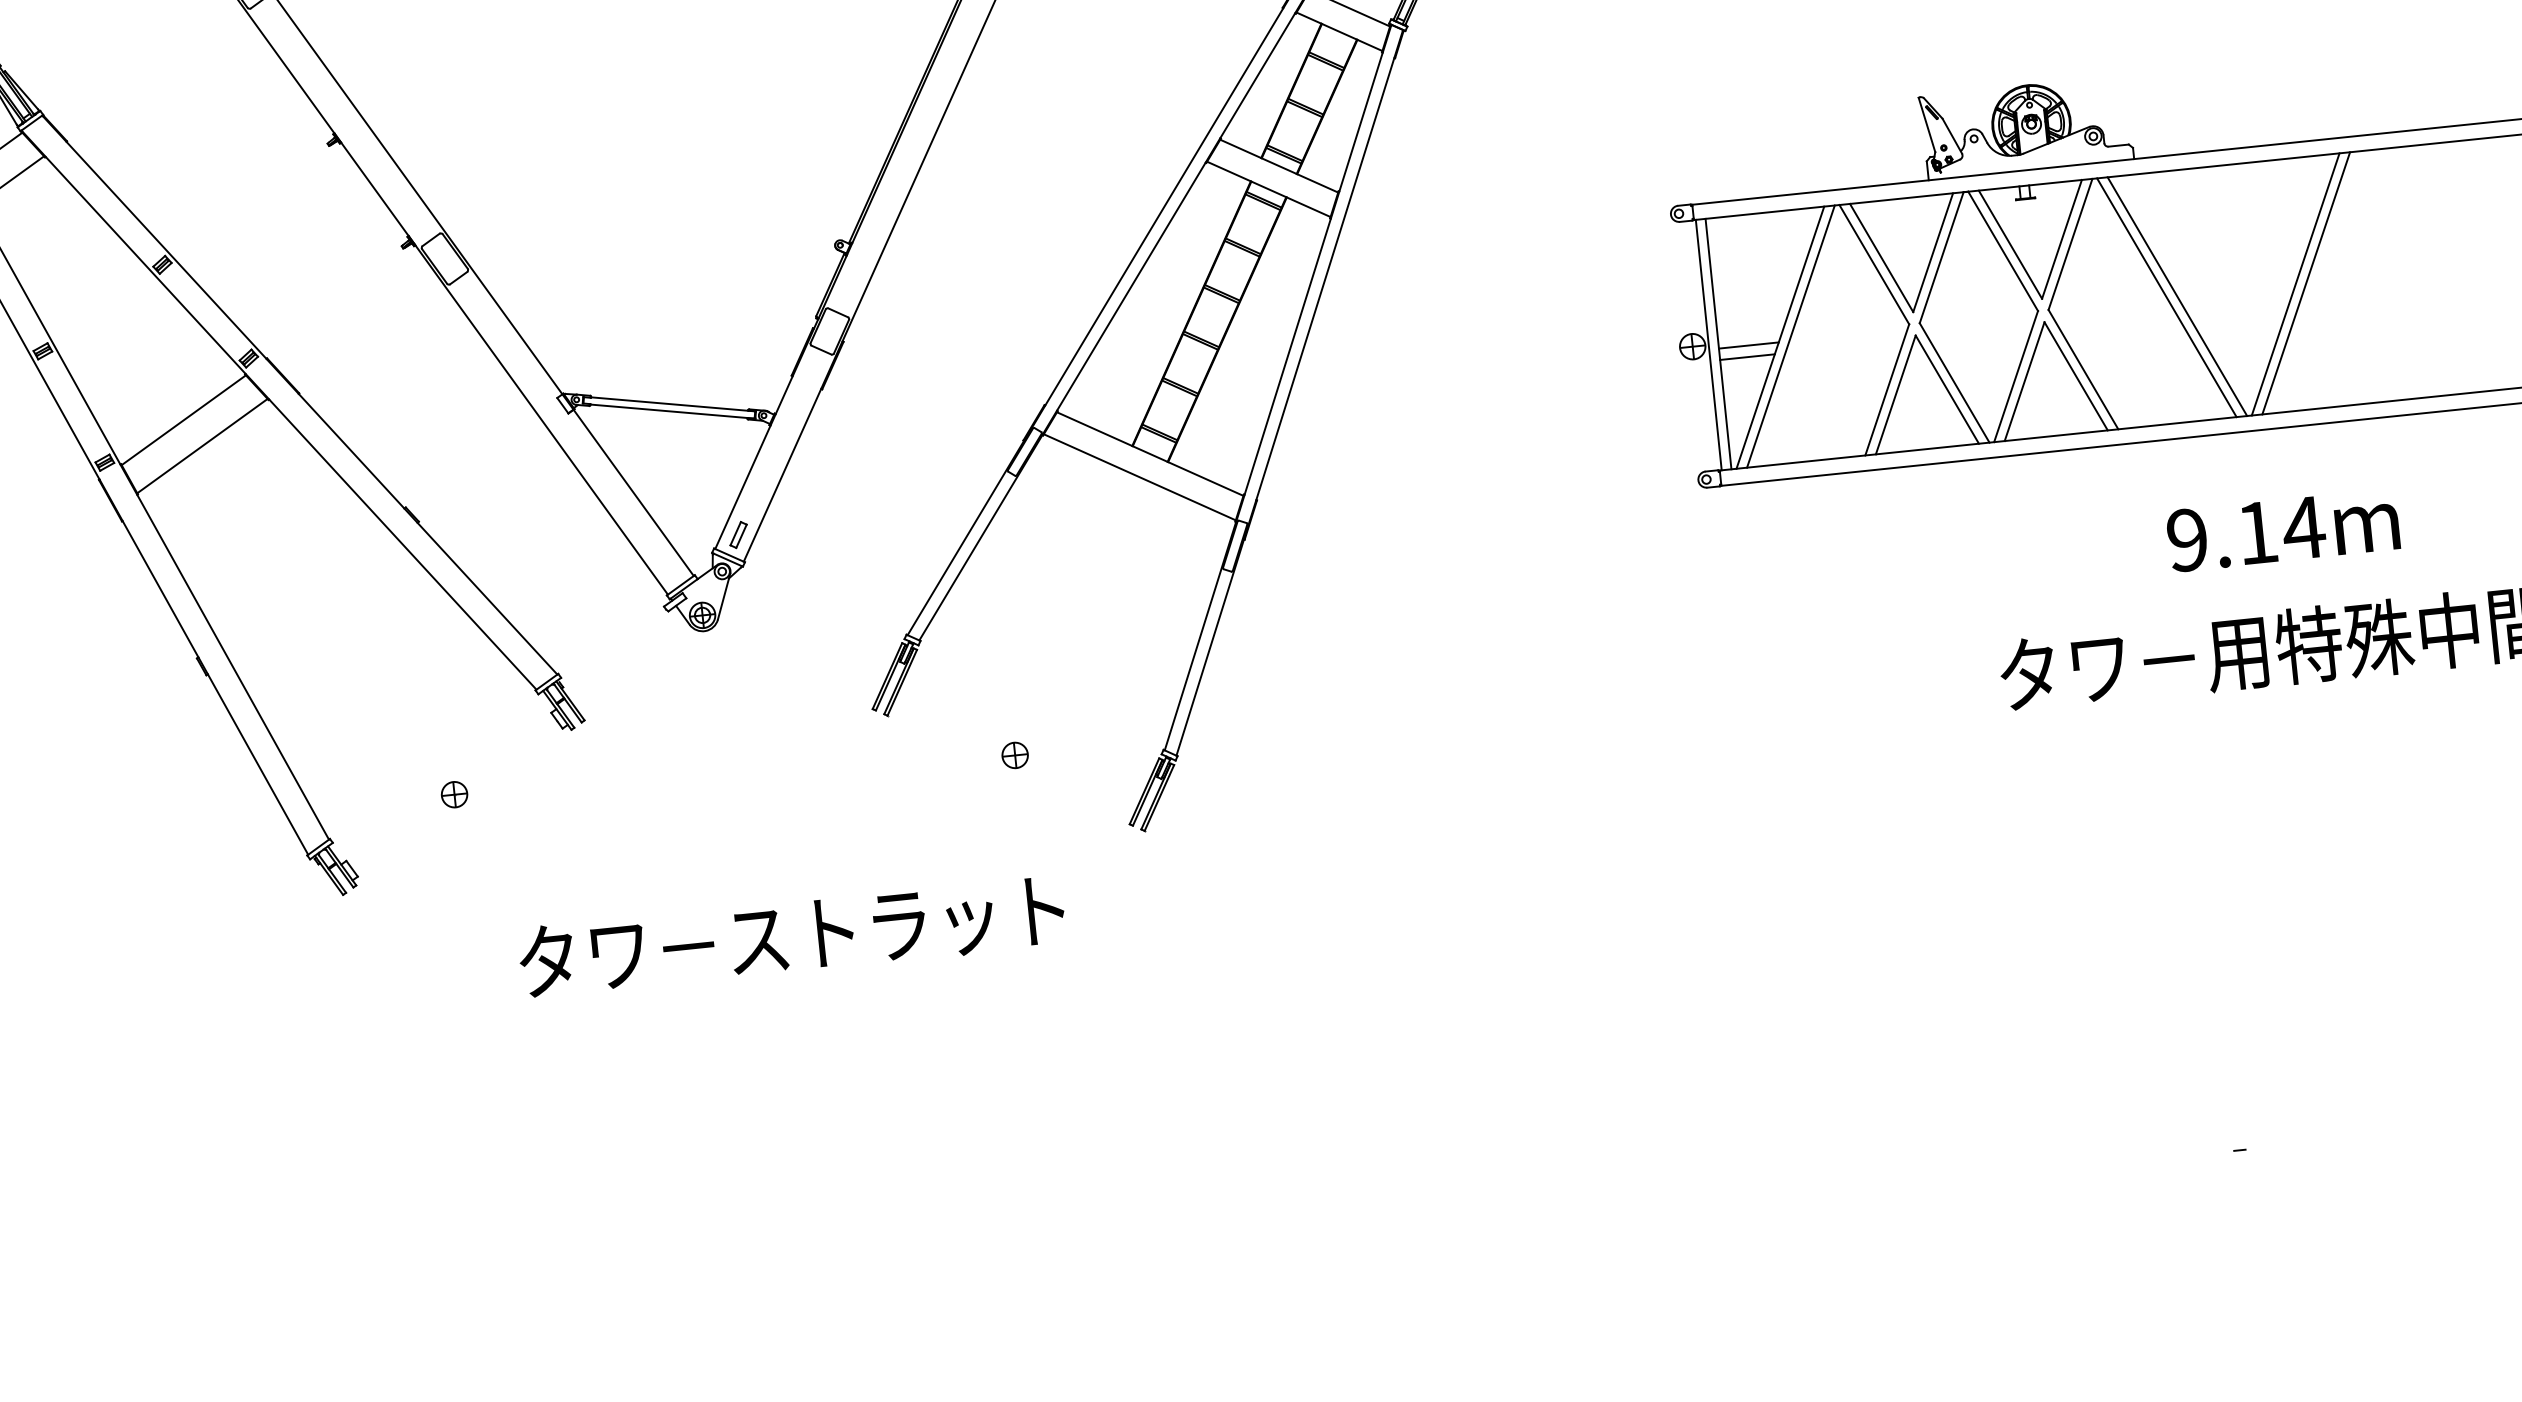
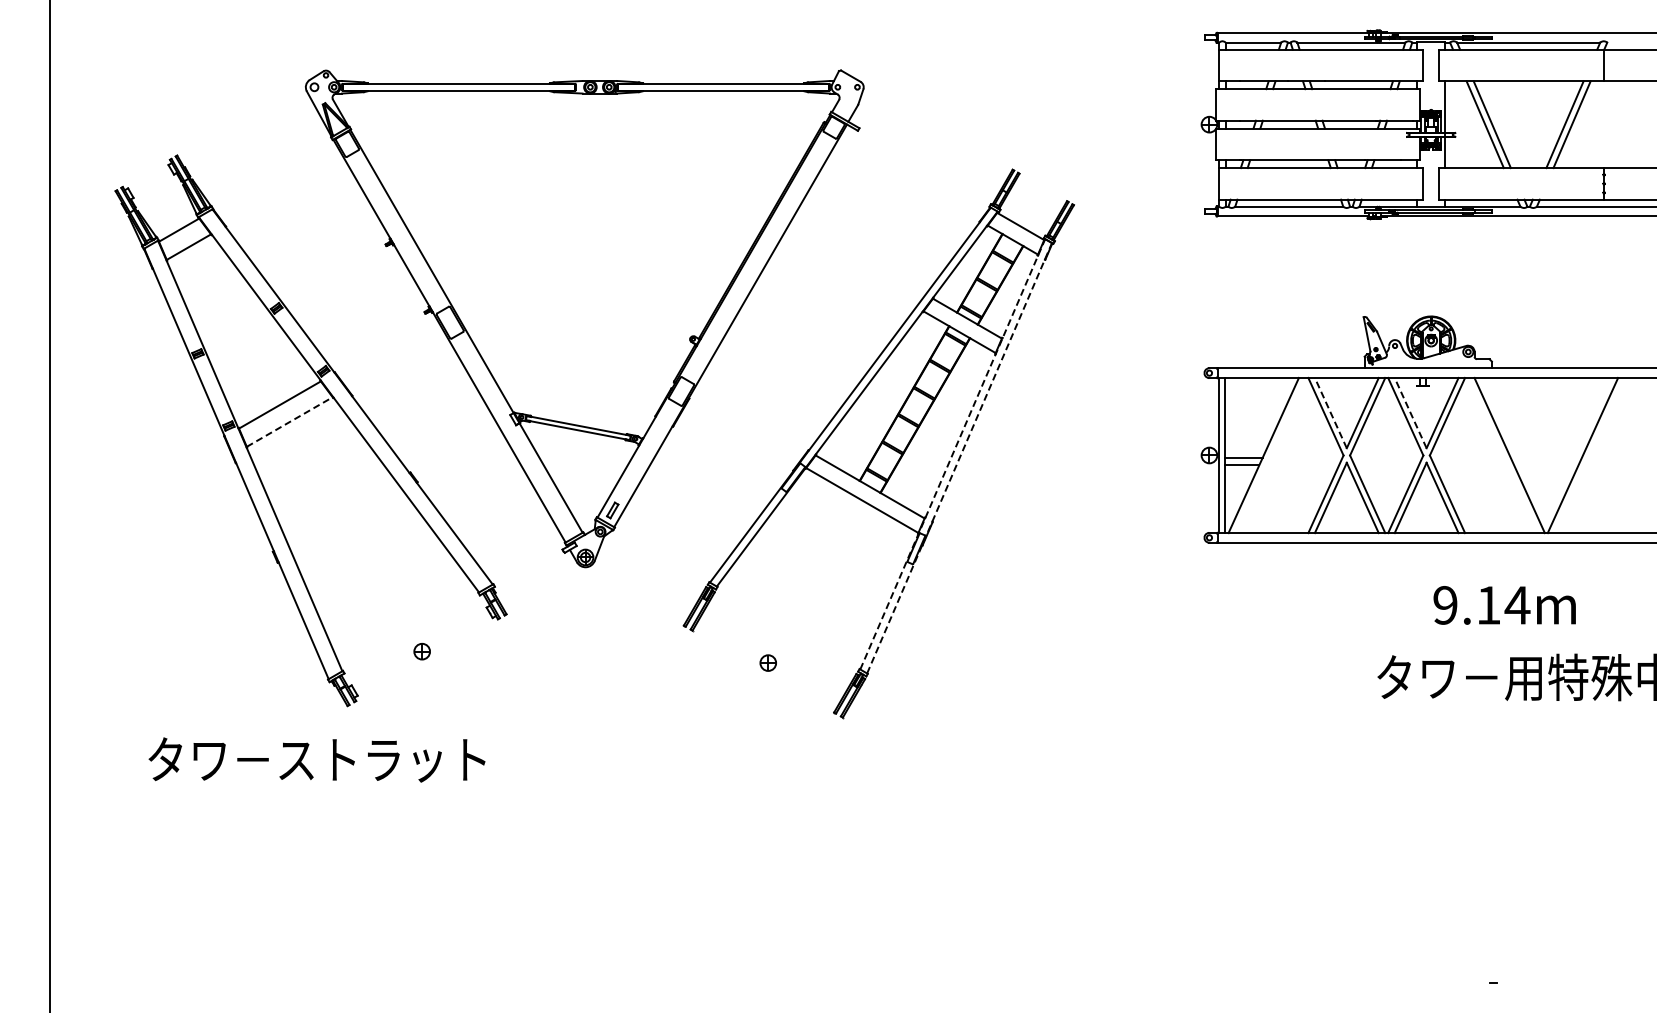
line: (2010, 245) -> (1410, 413), solid -> dashed
line: (1881, 258) -> (1330, 413), solid -> dashed
line: (2306, 283) -> (1589, 455), removed
line: (2165, 297) -> (1502, 455), removed
line: (1791, 336) -> (1270, 455), removed
line: (1277, 386) -> (952, 453), solid -> dashed
line: (1289, 391) -> (959, 457), solid -> dashed
line: (202, 446) -> (289, 422), solid -> dashed
text: (2282, 530) -> (1504, 605), moved
text: (791, 935) -> (316, 759), moved

